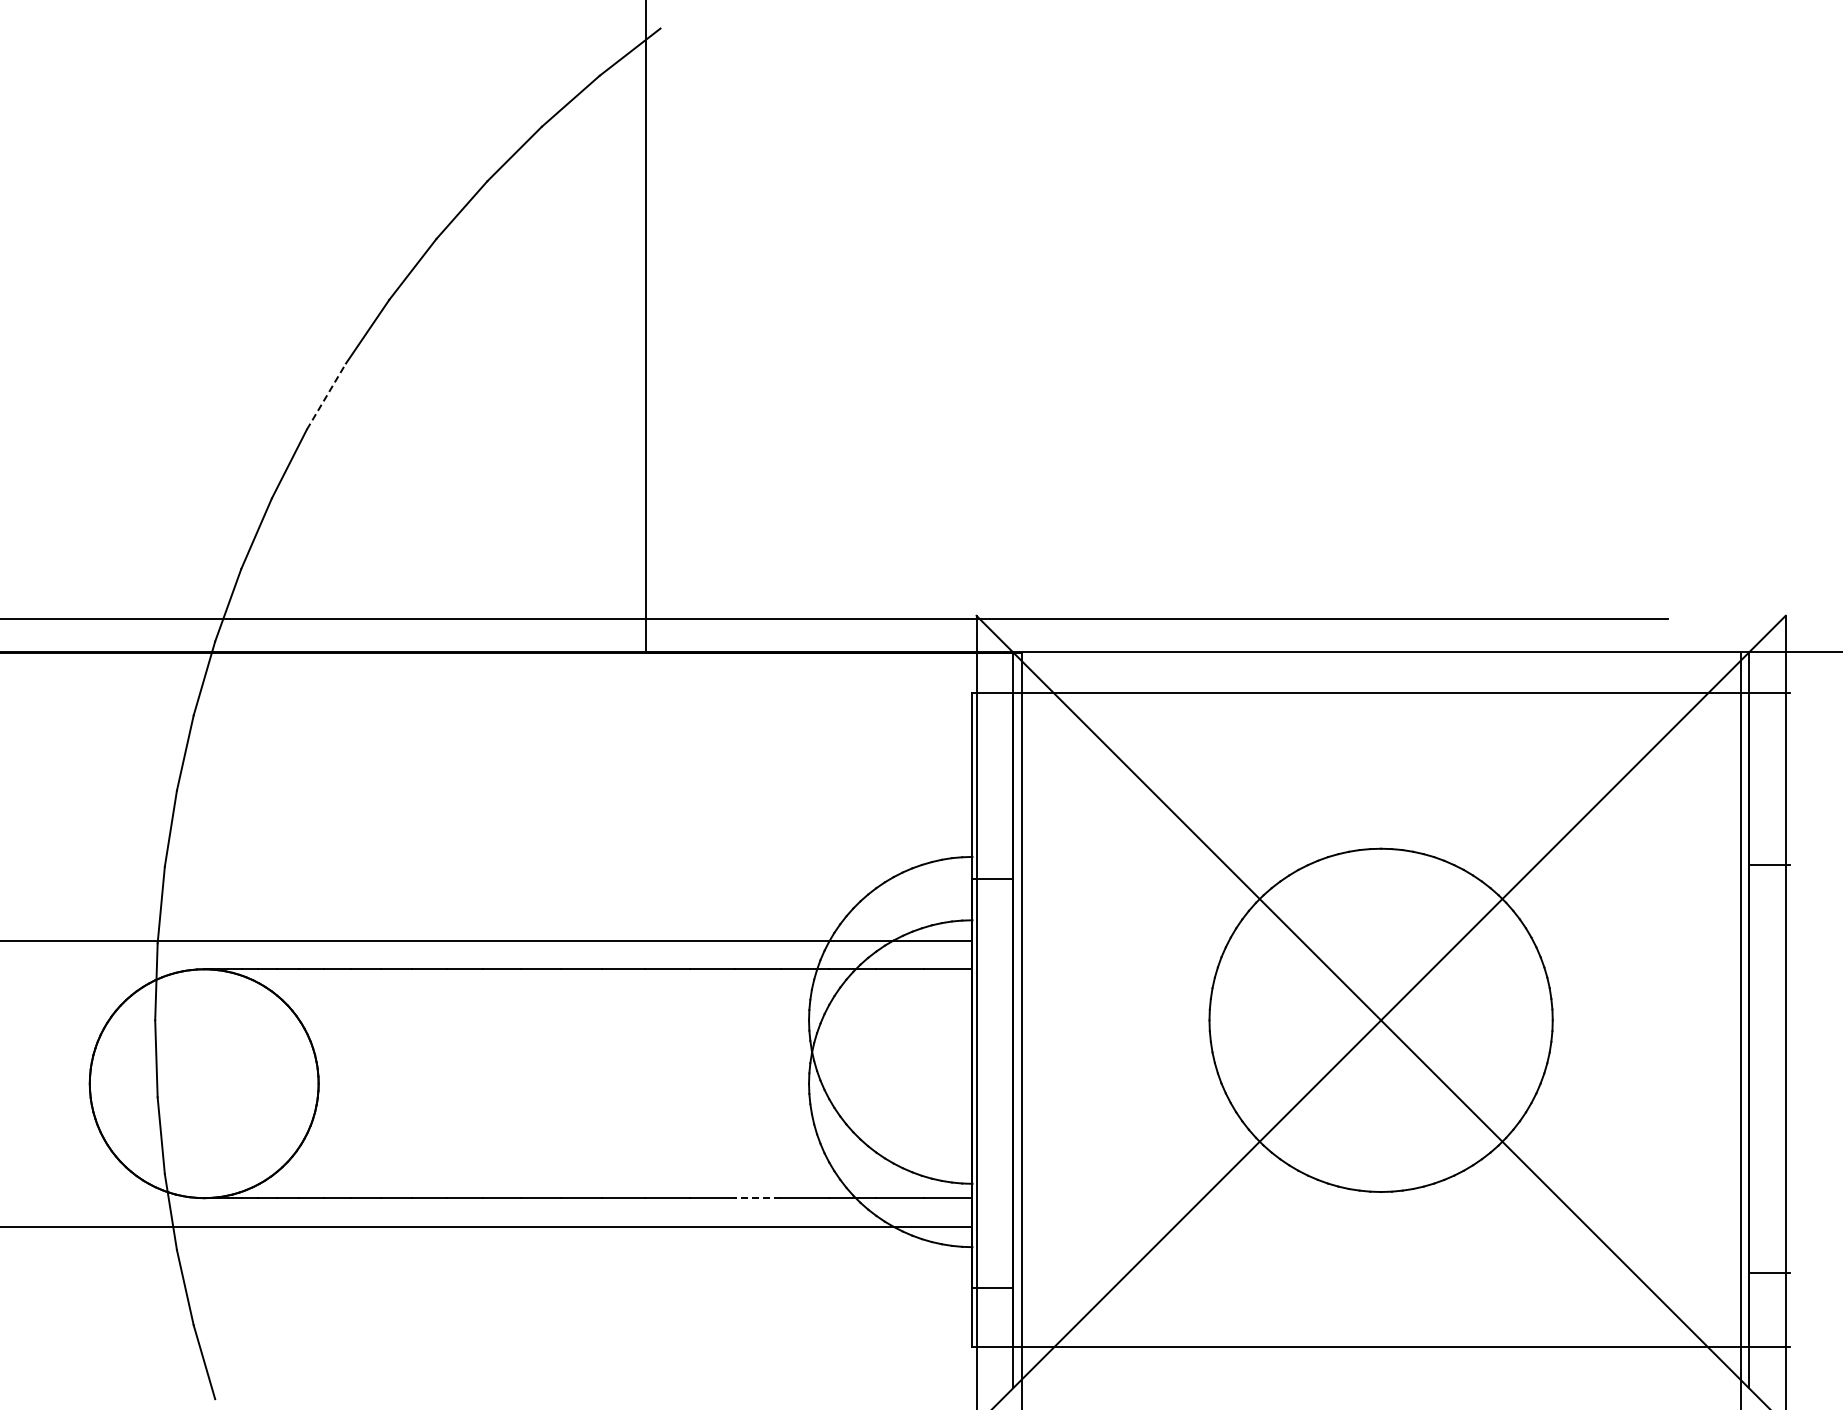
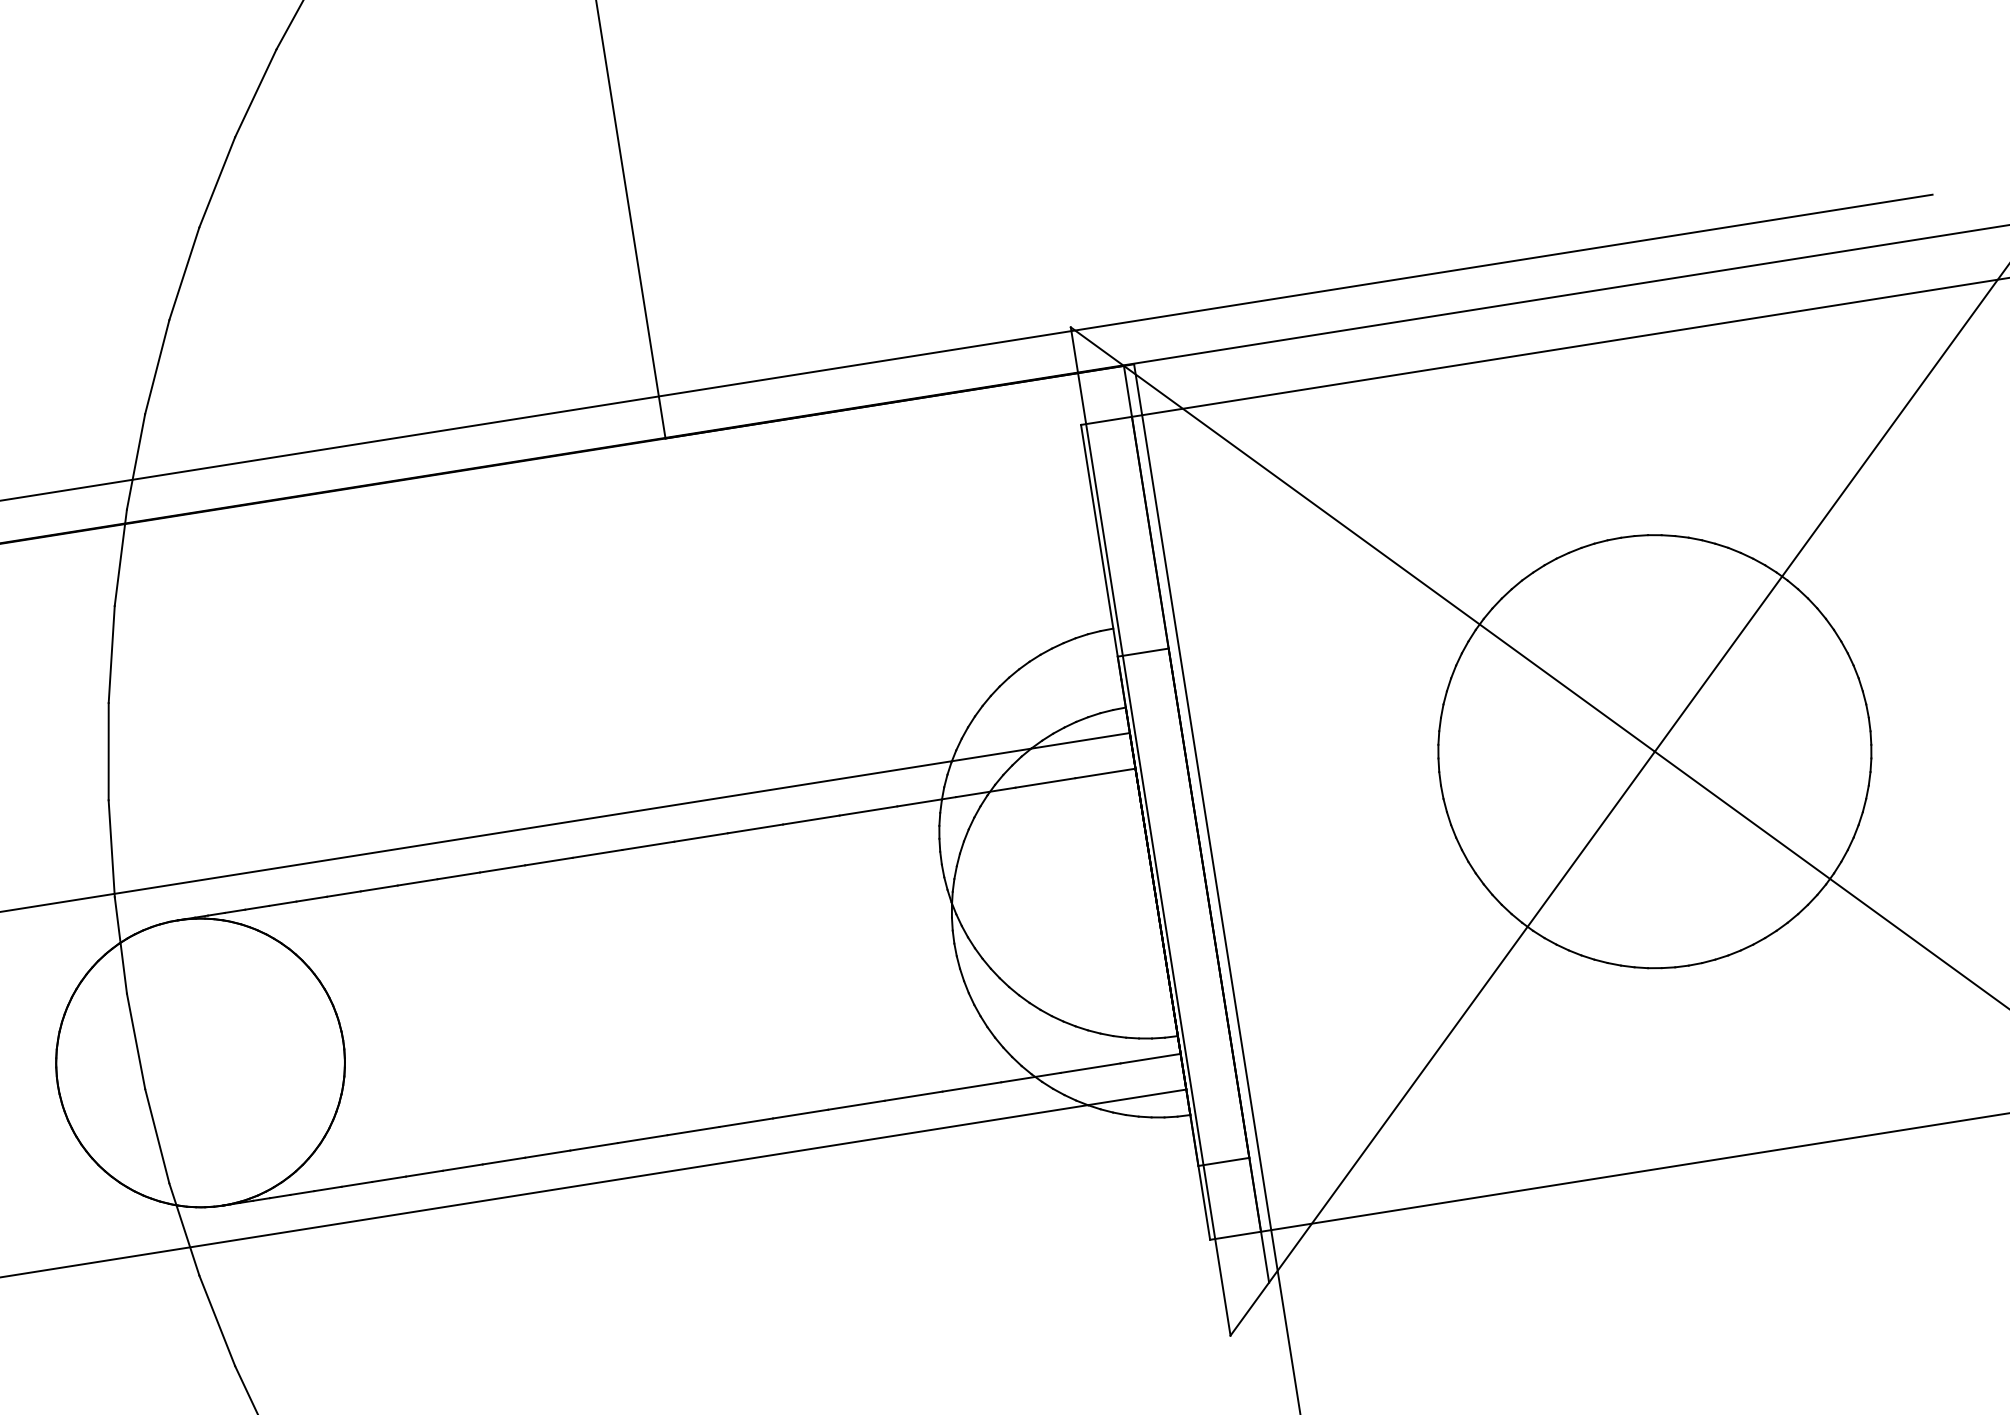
line: (326, 396) -> (217, 182), dashed -> solid
line: (757, 1198) -> (912, 1096), dashed -> solid

